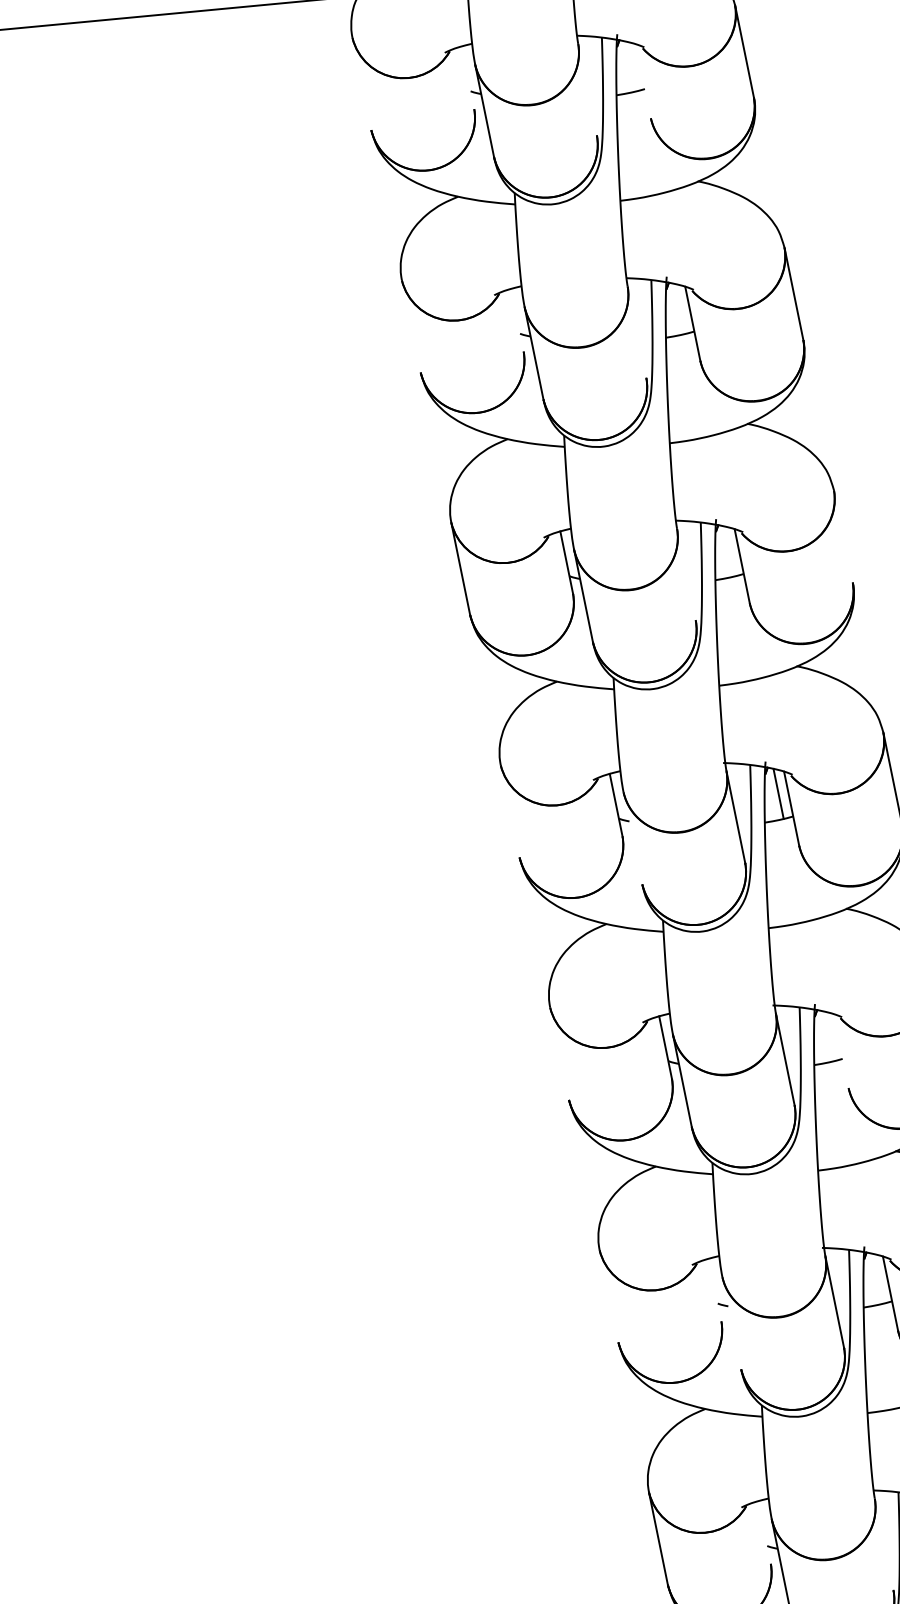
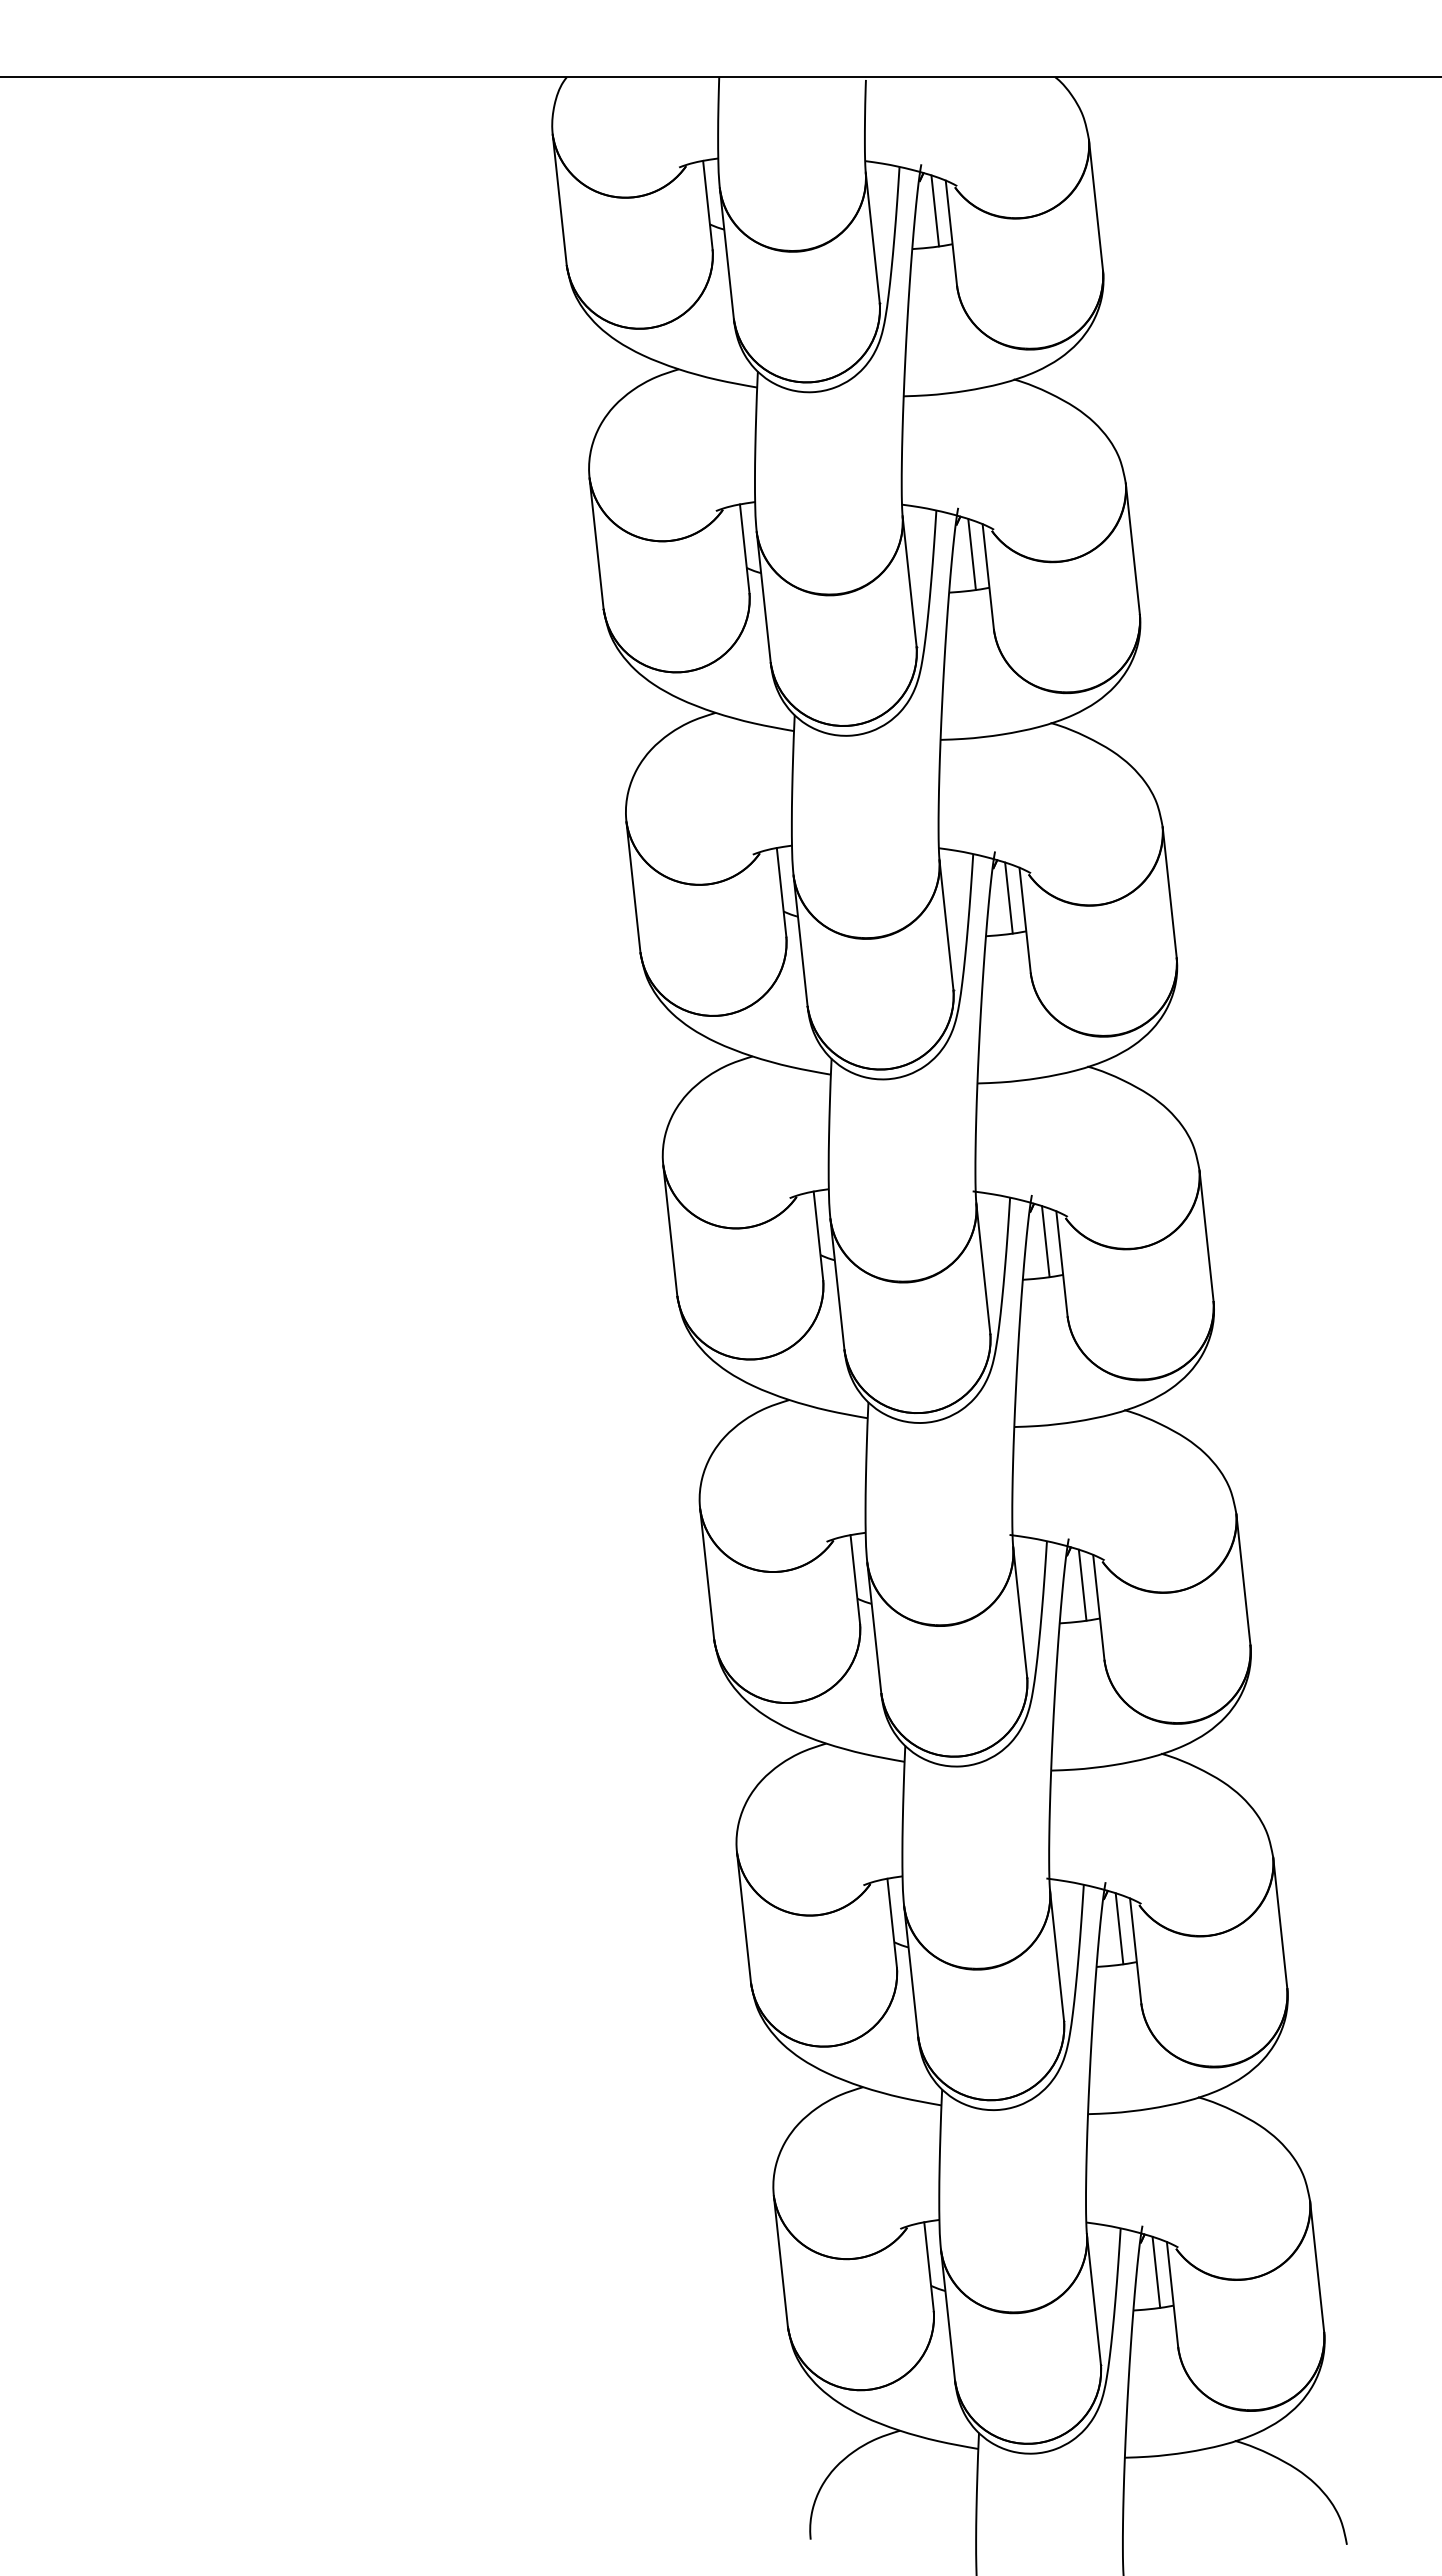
line: (630, 66) -> (935, 210), added
line: (467, 77) -> (707, 204), added
line: (643, 81) -> (951, 233), added
line: (361, 83) -> (559, 199), added
line: (587, 89) -> (872, 237), added
line: (679, 309) -> (971, 554), added
line: (517, 320) -> (744, 548), added
line: (411, 326) -> (596, 543), added
line: (636, 332) -> (909, 581), added
line: (843, 536) -> (1169, 892), added
line: (728, 551) -> (1008, 897), added
line: (686, 574) -> (946, 924), added
line: (510, 811) -> (670, 1230), added
line: (633, 838) -> (837, 1284), added
line: (827, 1035) -> (1082, 1584), added
line: (840, 1051) -> (1098, 1607), added
line: (559, 1053) -> (707, 1573), added
line: (877, 1278) -> (1119, 1928), added
line: (714, 1289) -> (891, 1922), added
line: (609, 1296) -> (744, 1917), added
line: (732, 1323) -> (911, 1971), added
line: (764, 1532) -> (928, 2266), added
line: (883, 1544) -> (1093, 2299), added

